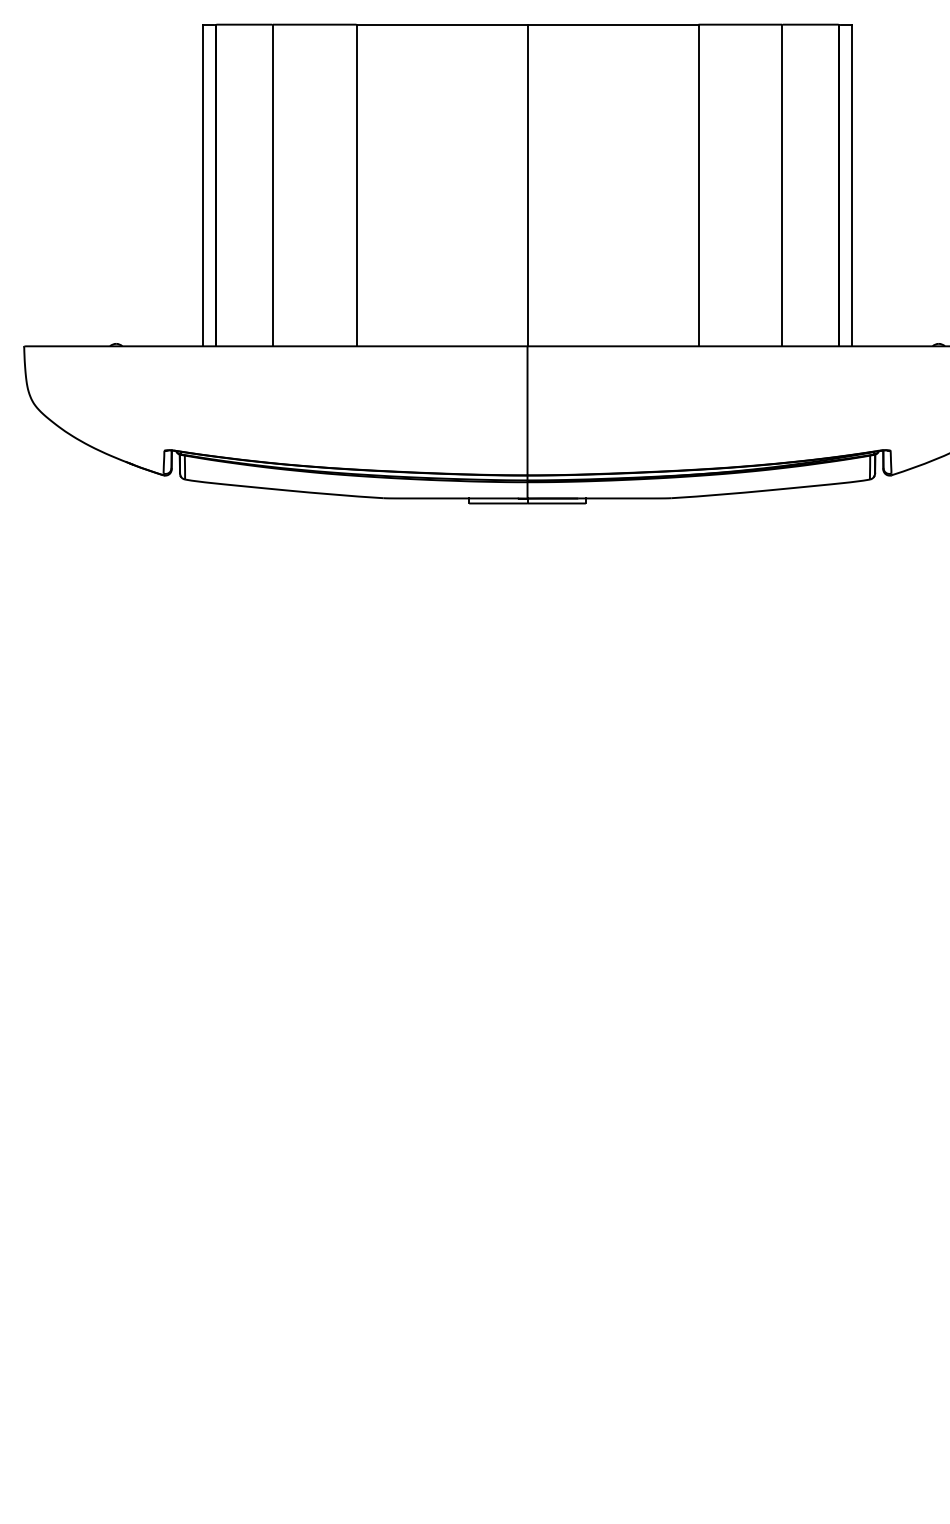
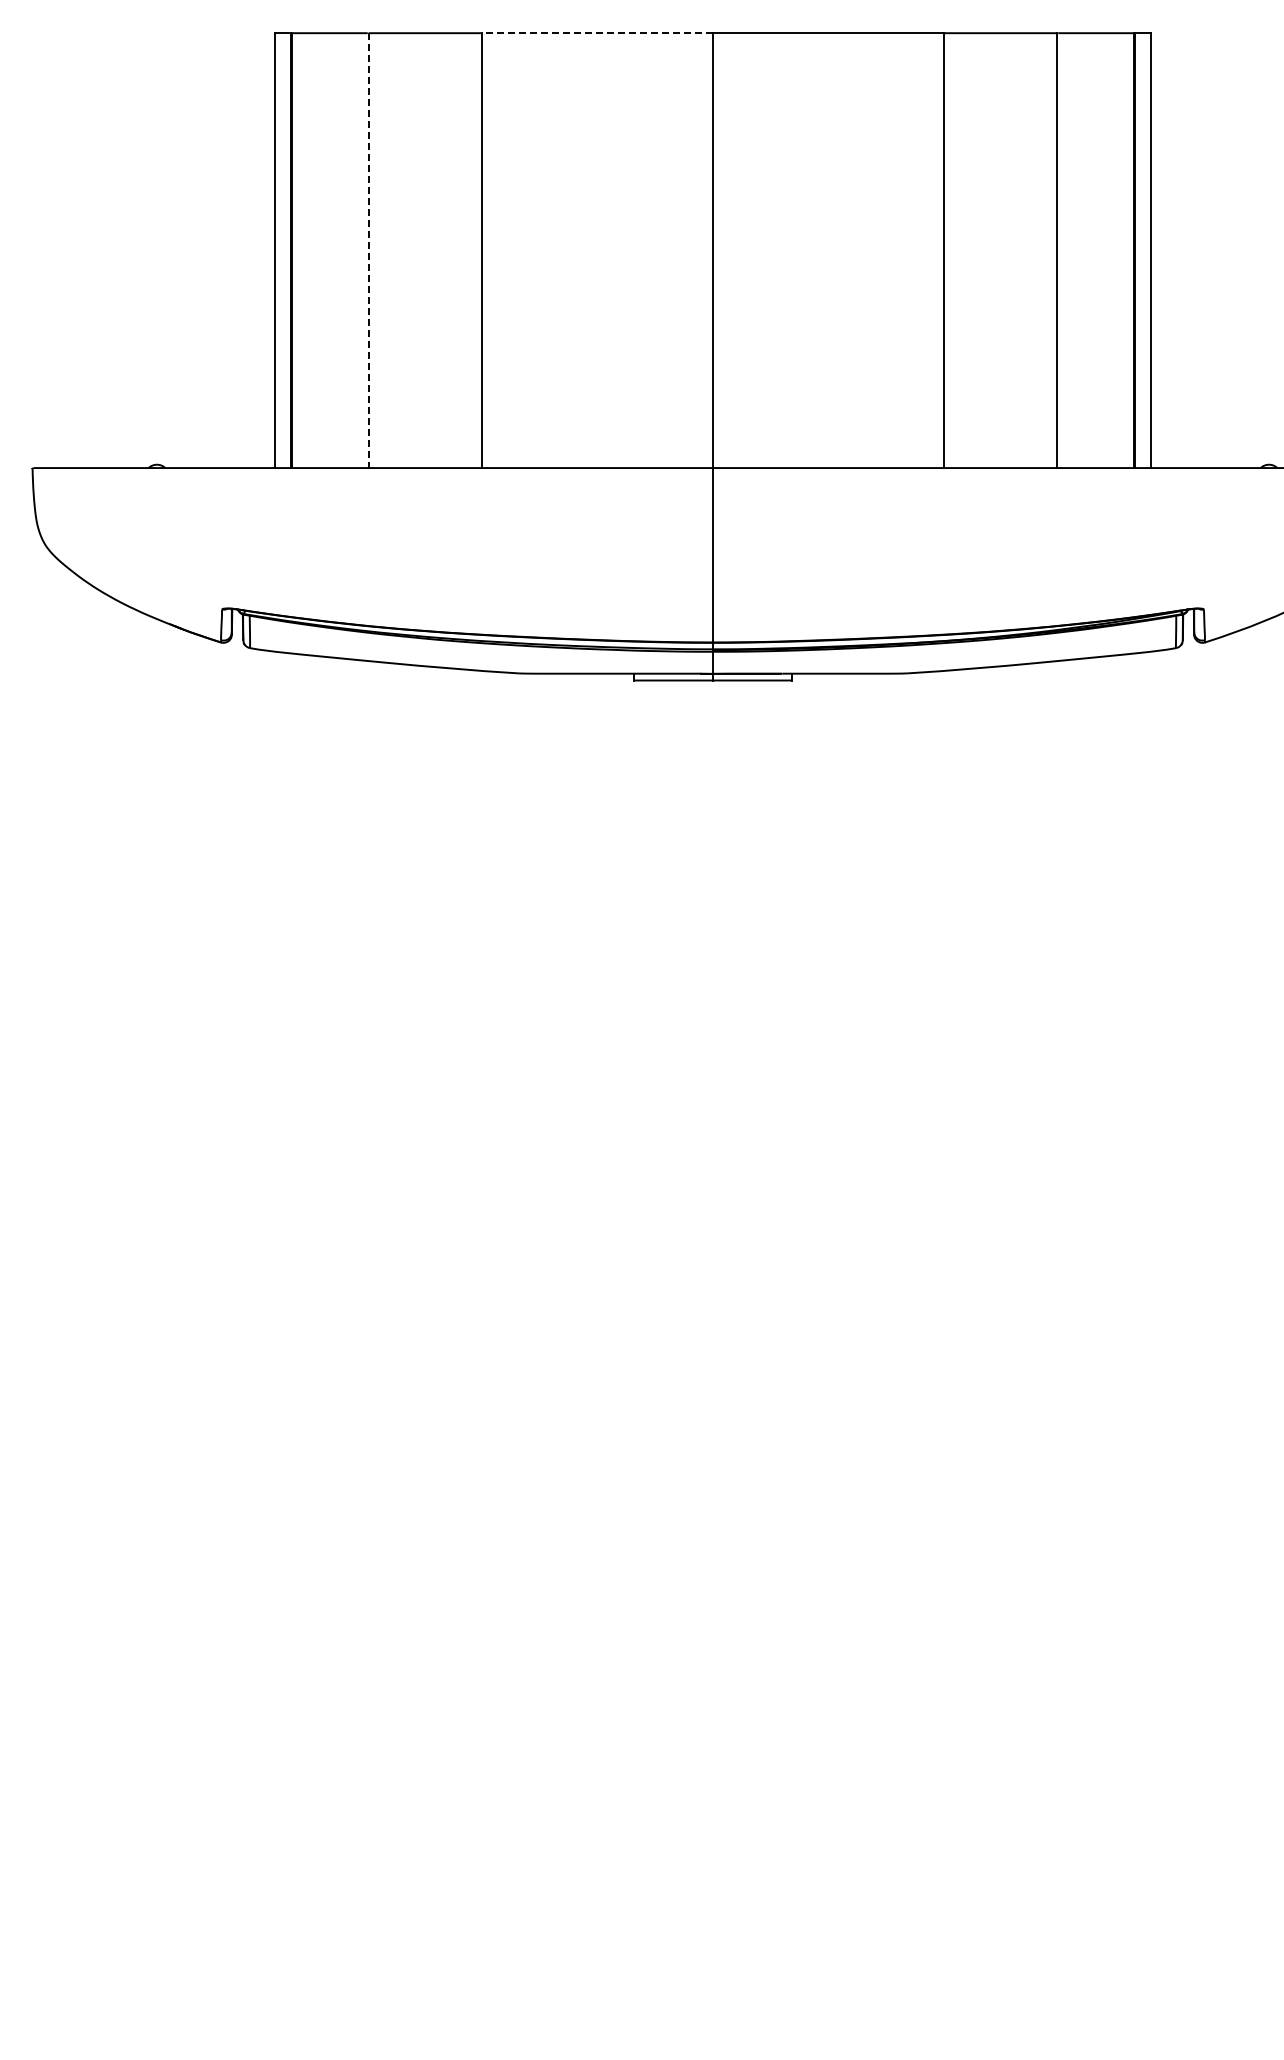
line: (442, 24) -> (597, 33), solid -> dashed
line: (272, 186) -> (368, 251), solid -> dashed

